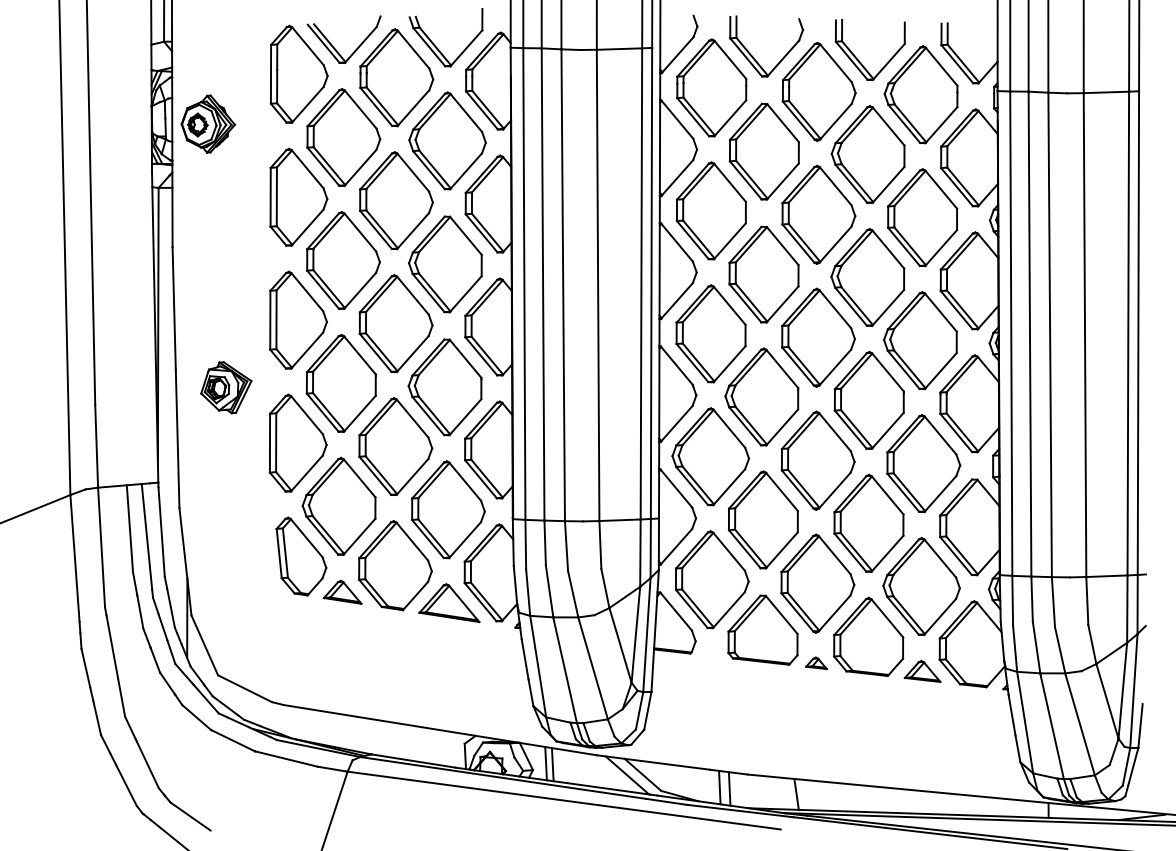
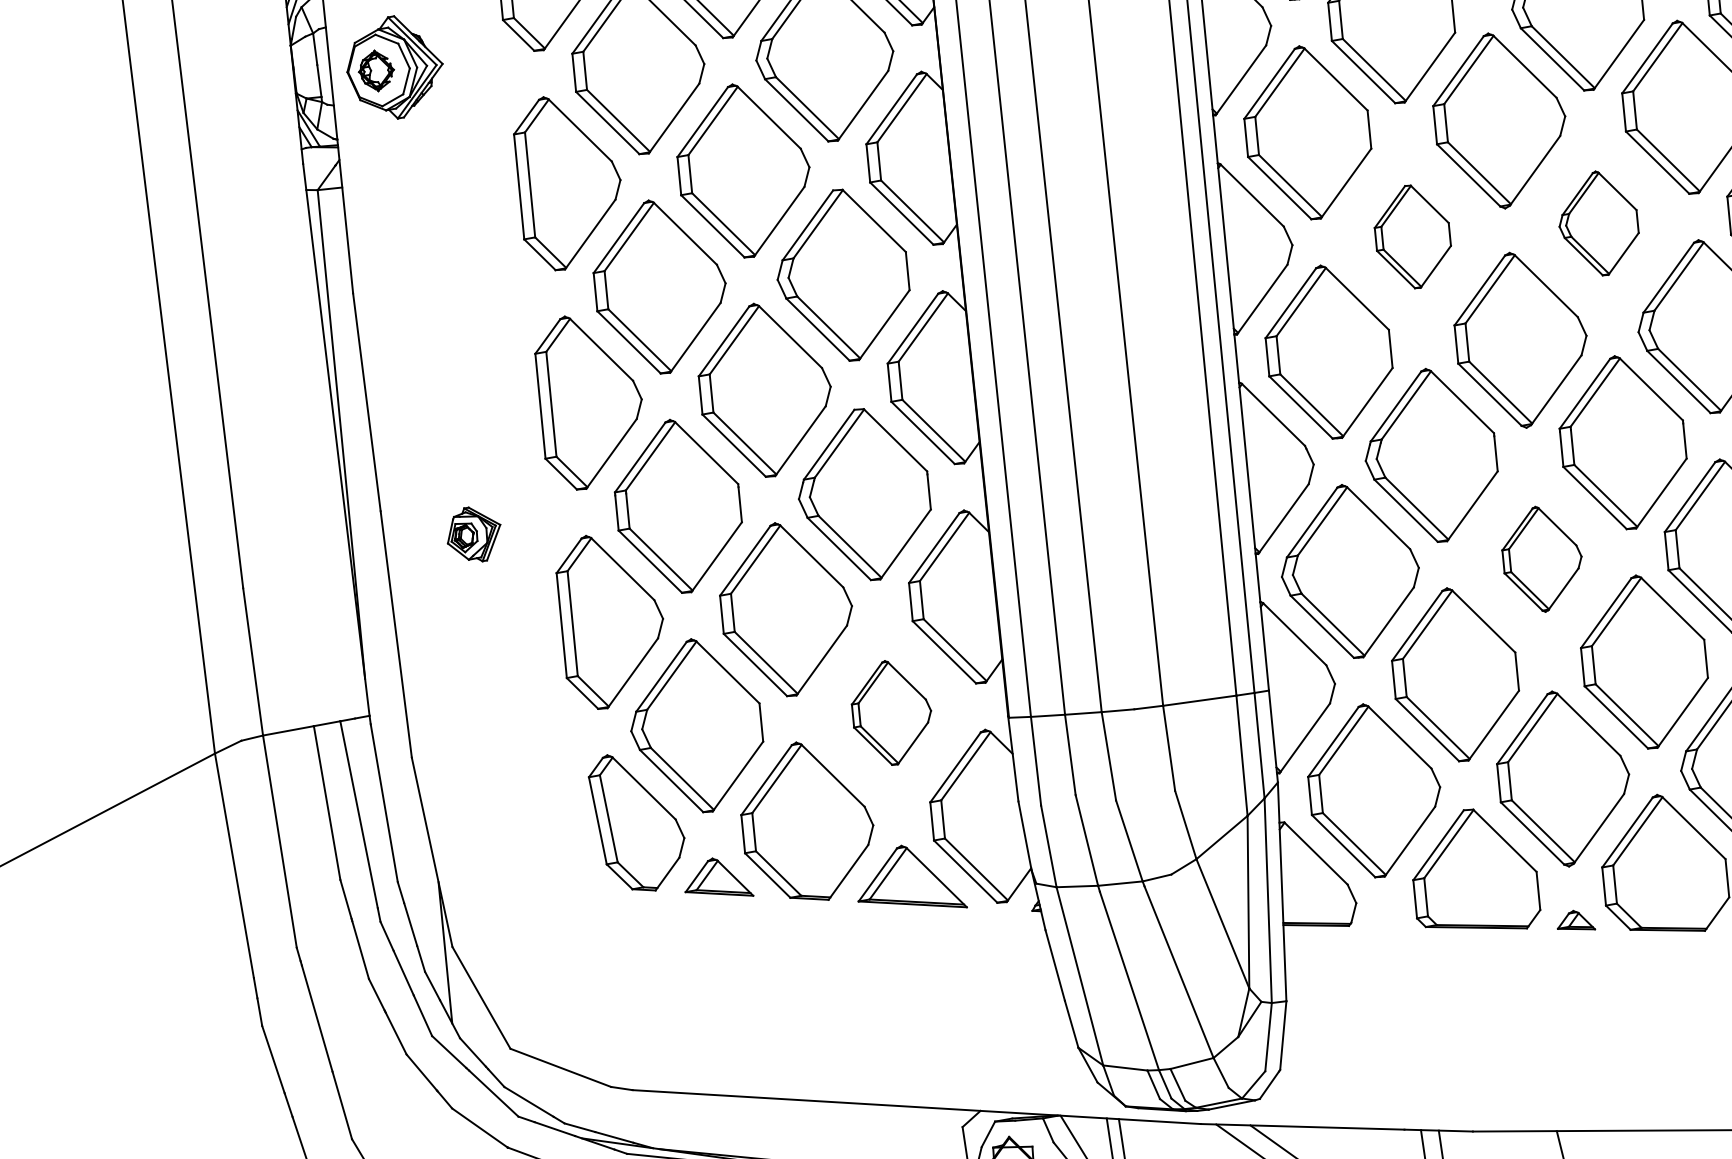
part: (763, 274) -> (1411, 236), size x0.6
part: (867, 277) -> (1597, 223), size x0.6
part: (226, 387) -> (474, 533), size x0.6
part: (817, 460) -> (1541, 558), size x0.6
part: (448, 509) -> (891, 712), size x0.6

